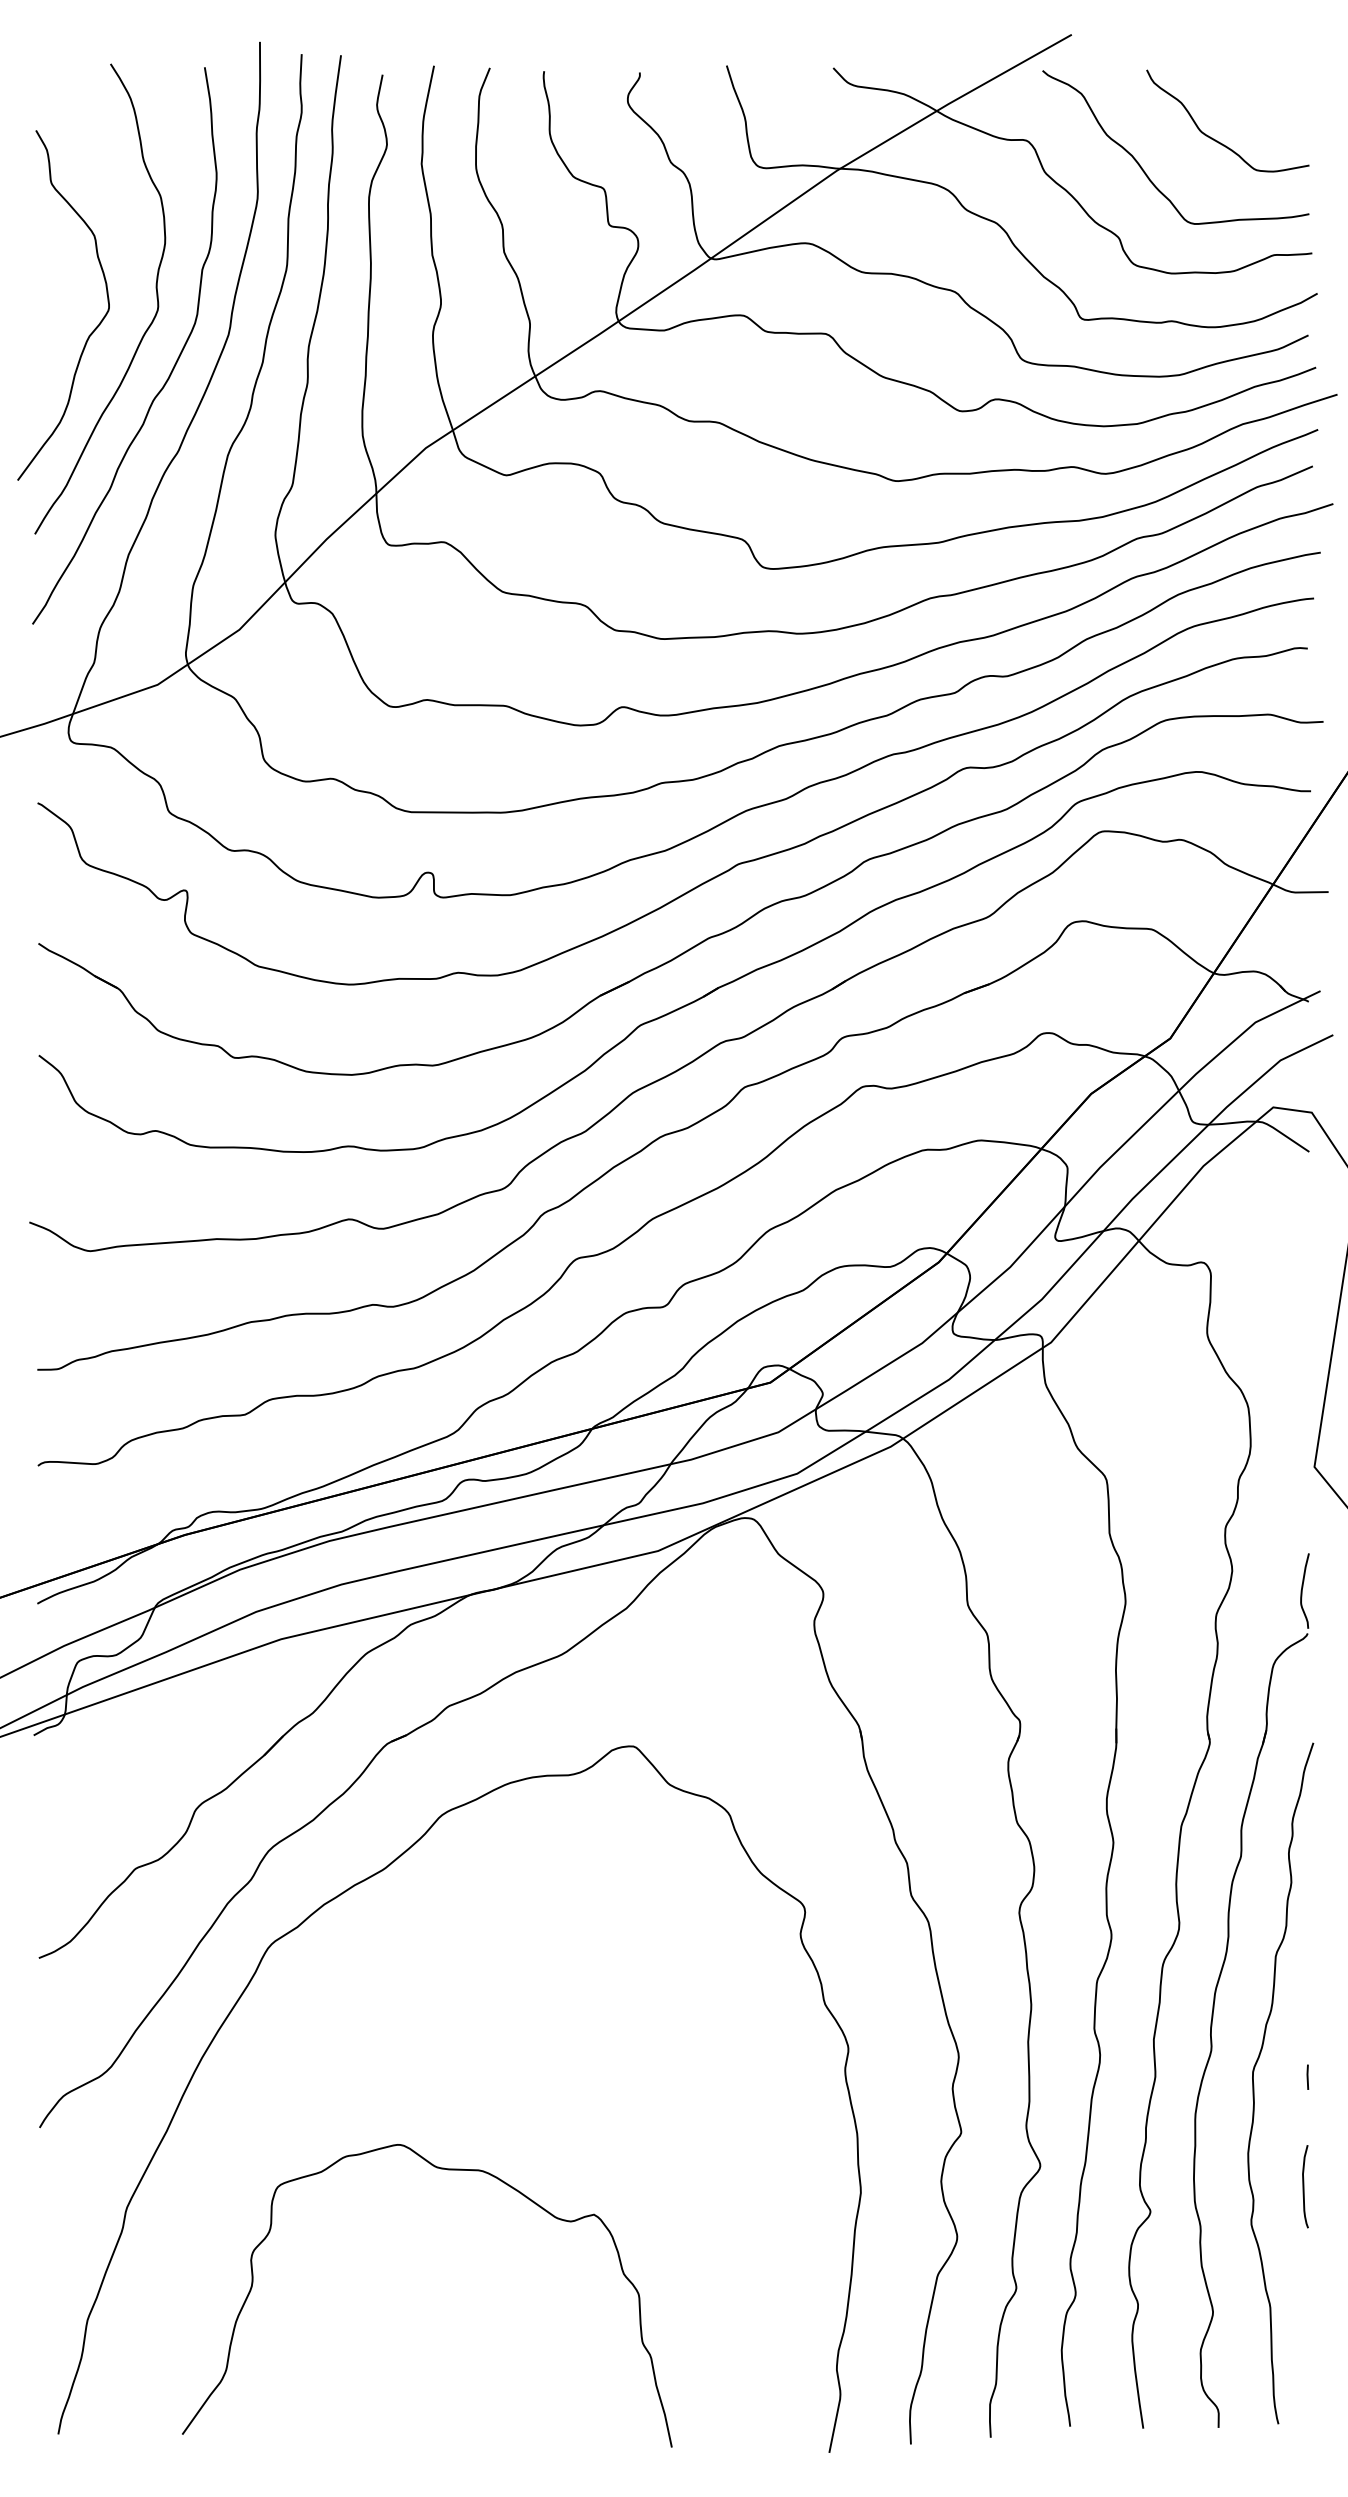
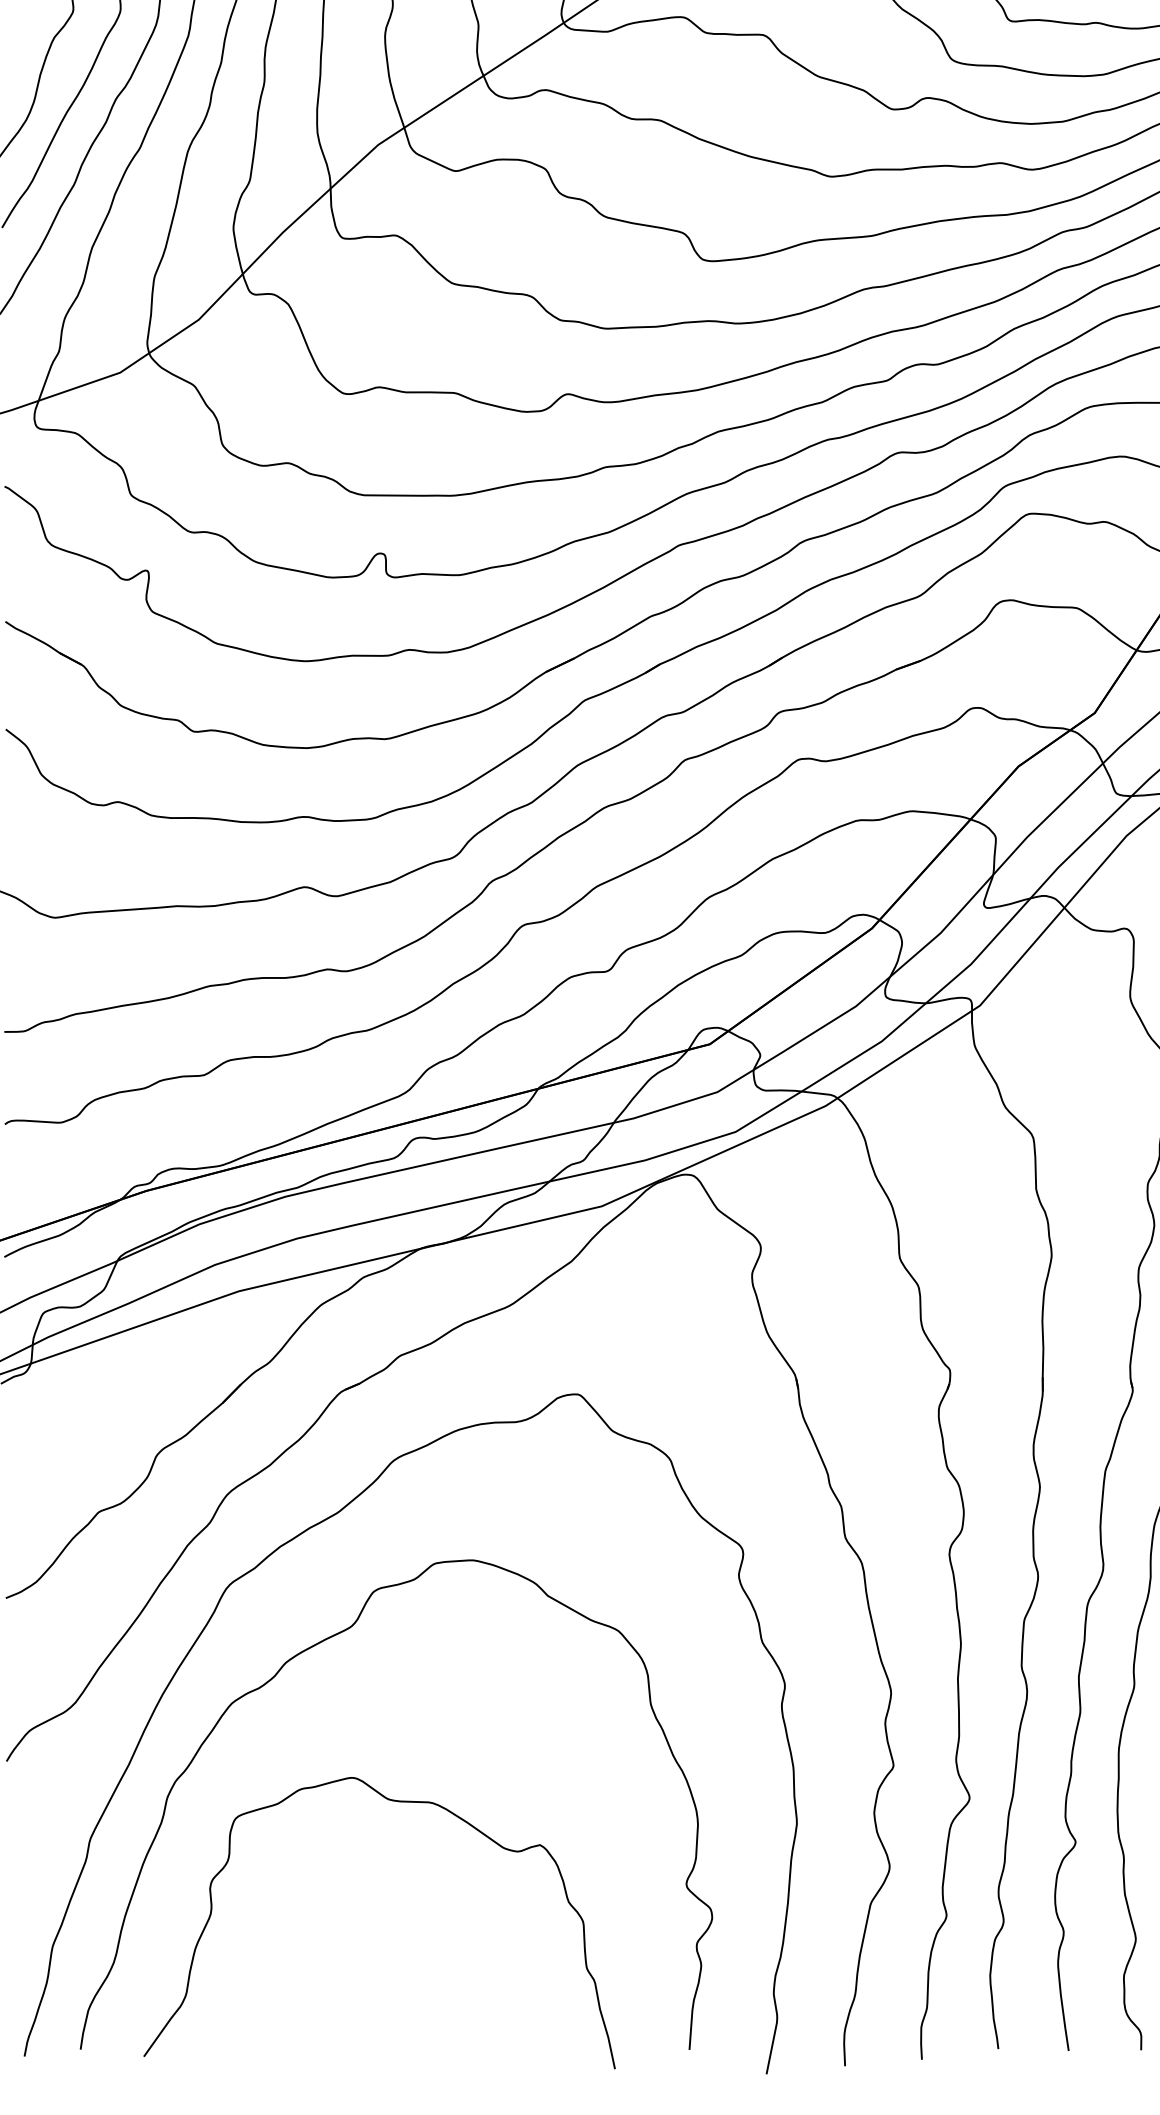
curve: (316, 2042) -> (273, 1679), added

